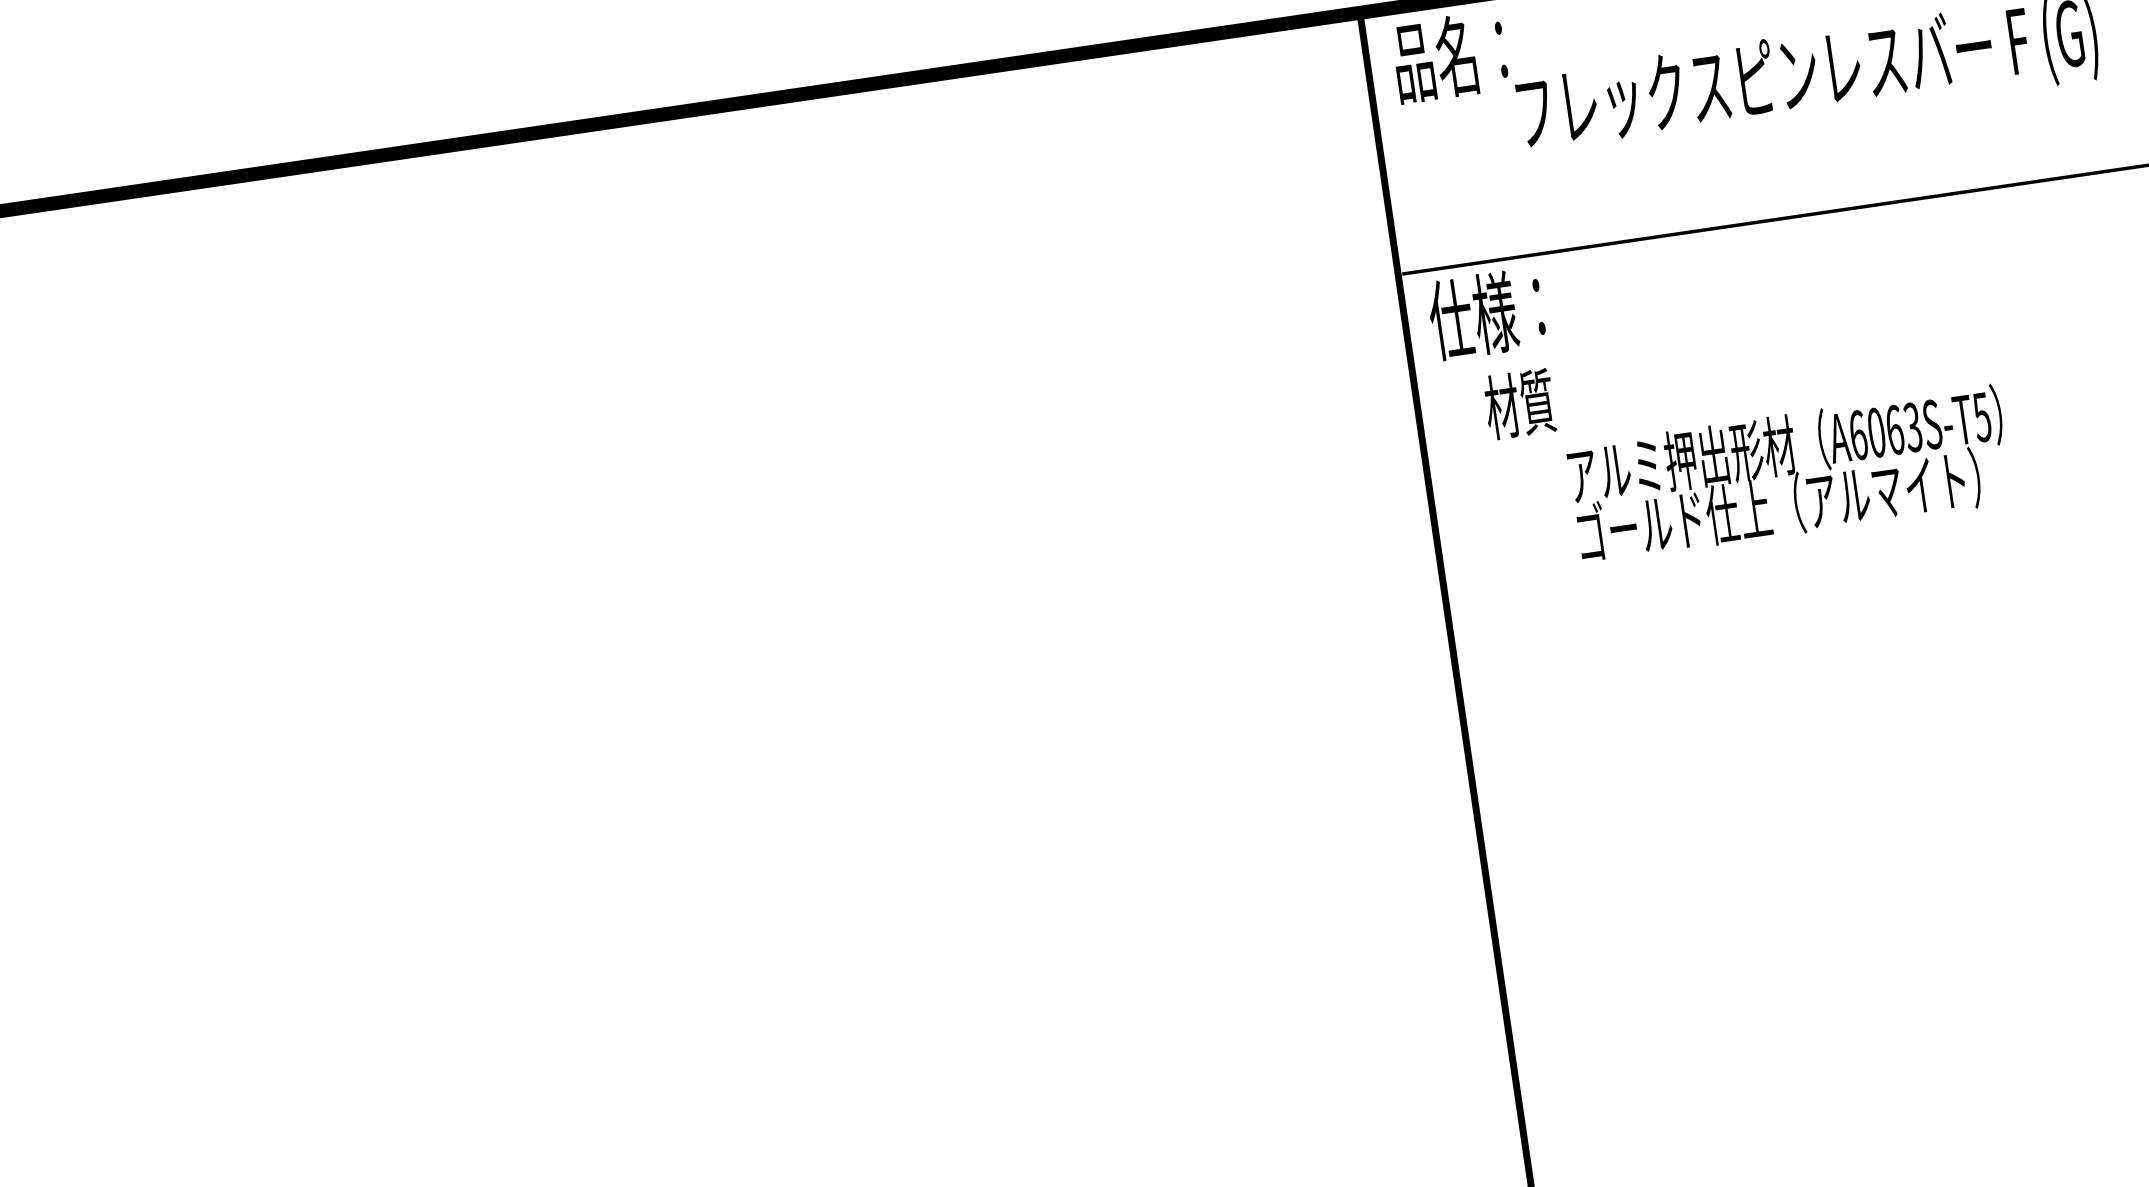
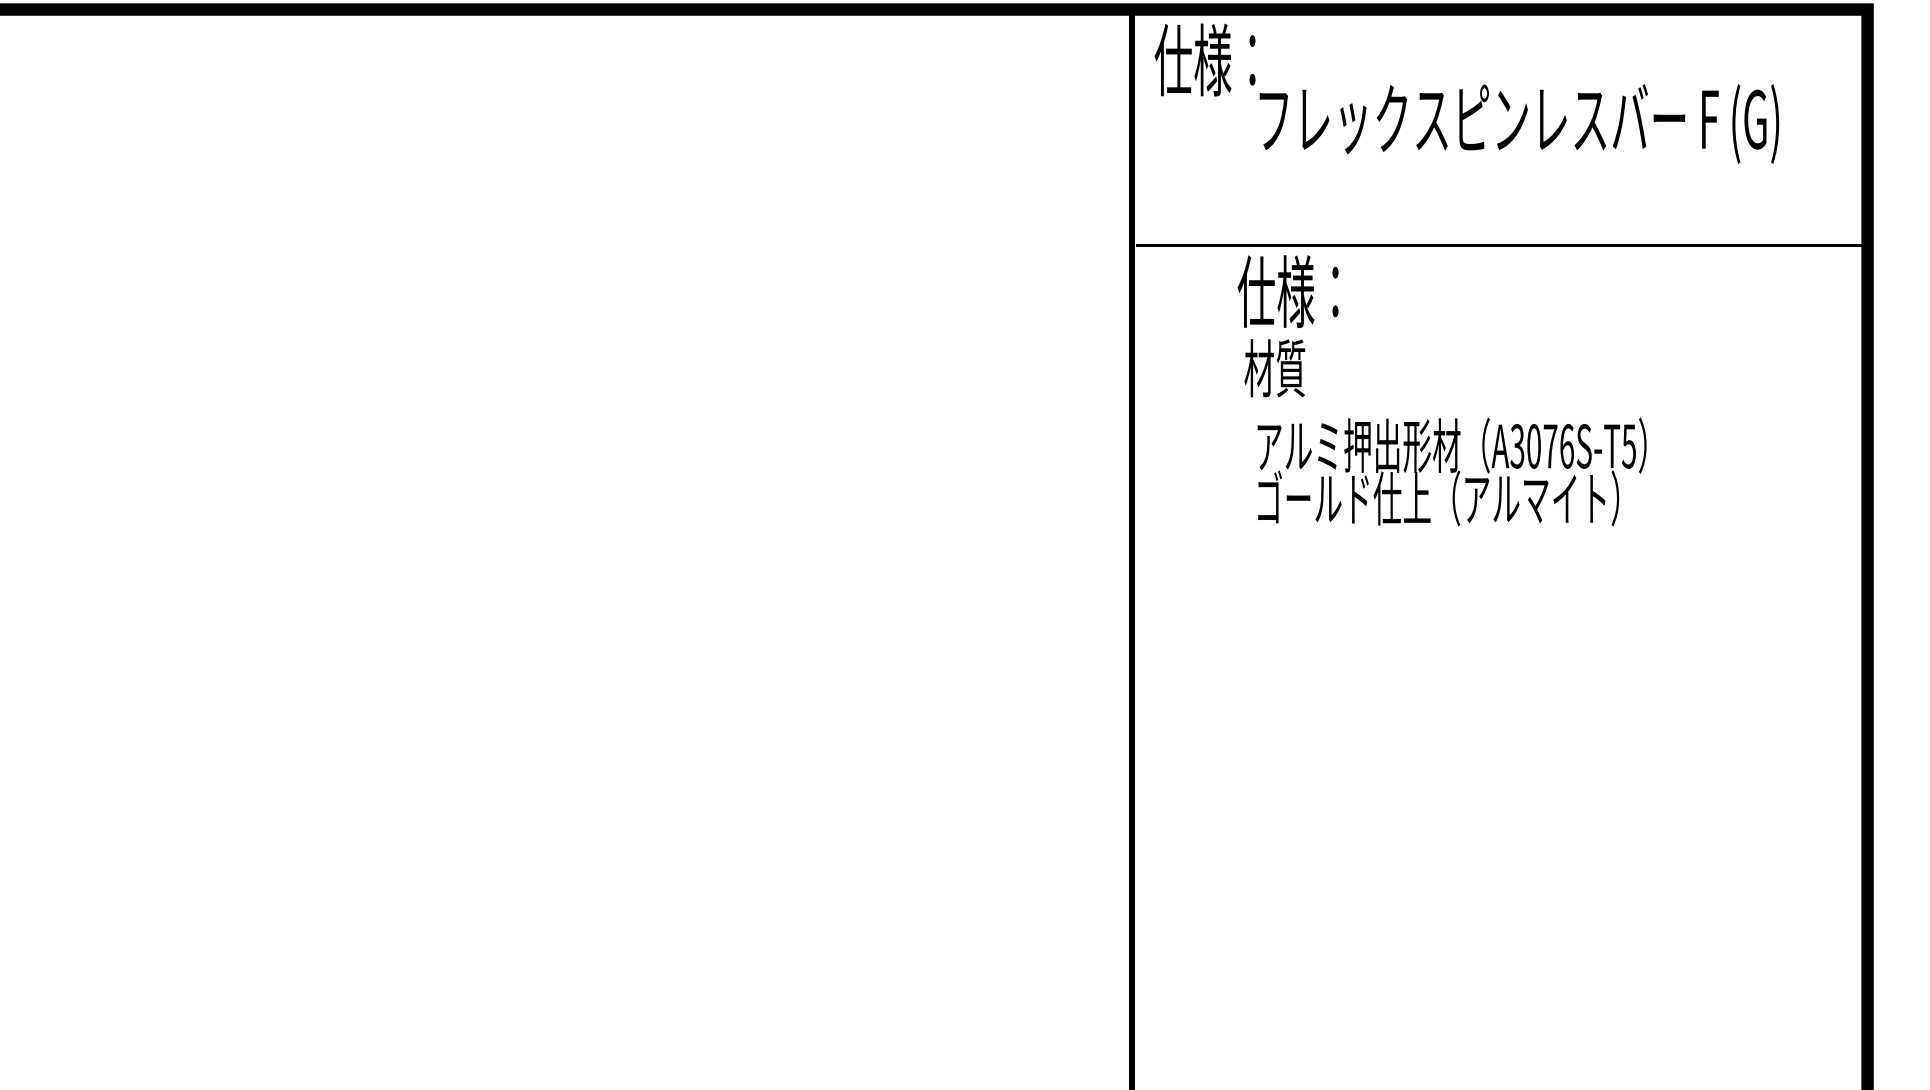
text: (1434, 58) -> (1192, 59), 品名： -> 仕様：
text: (1485, 314) -> (1287, 291), moved
text: (1519, 404) -> (1274, 368), moved
text: (1884, 431) -> (1541, 446), A6063S-T5 -> A3076S-T5

